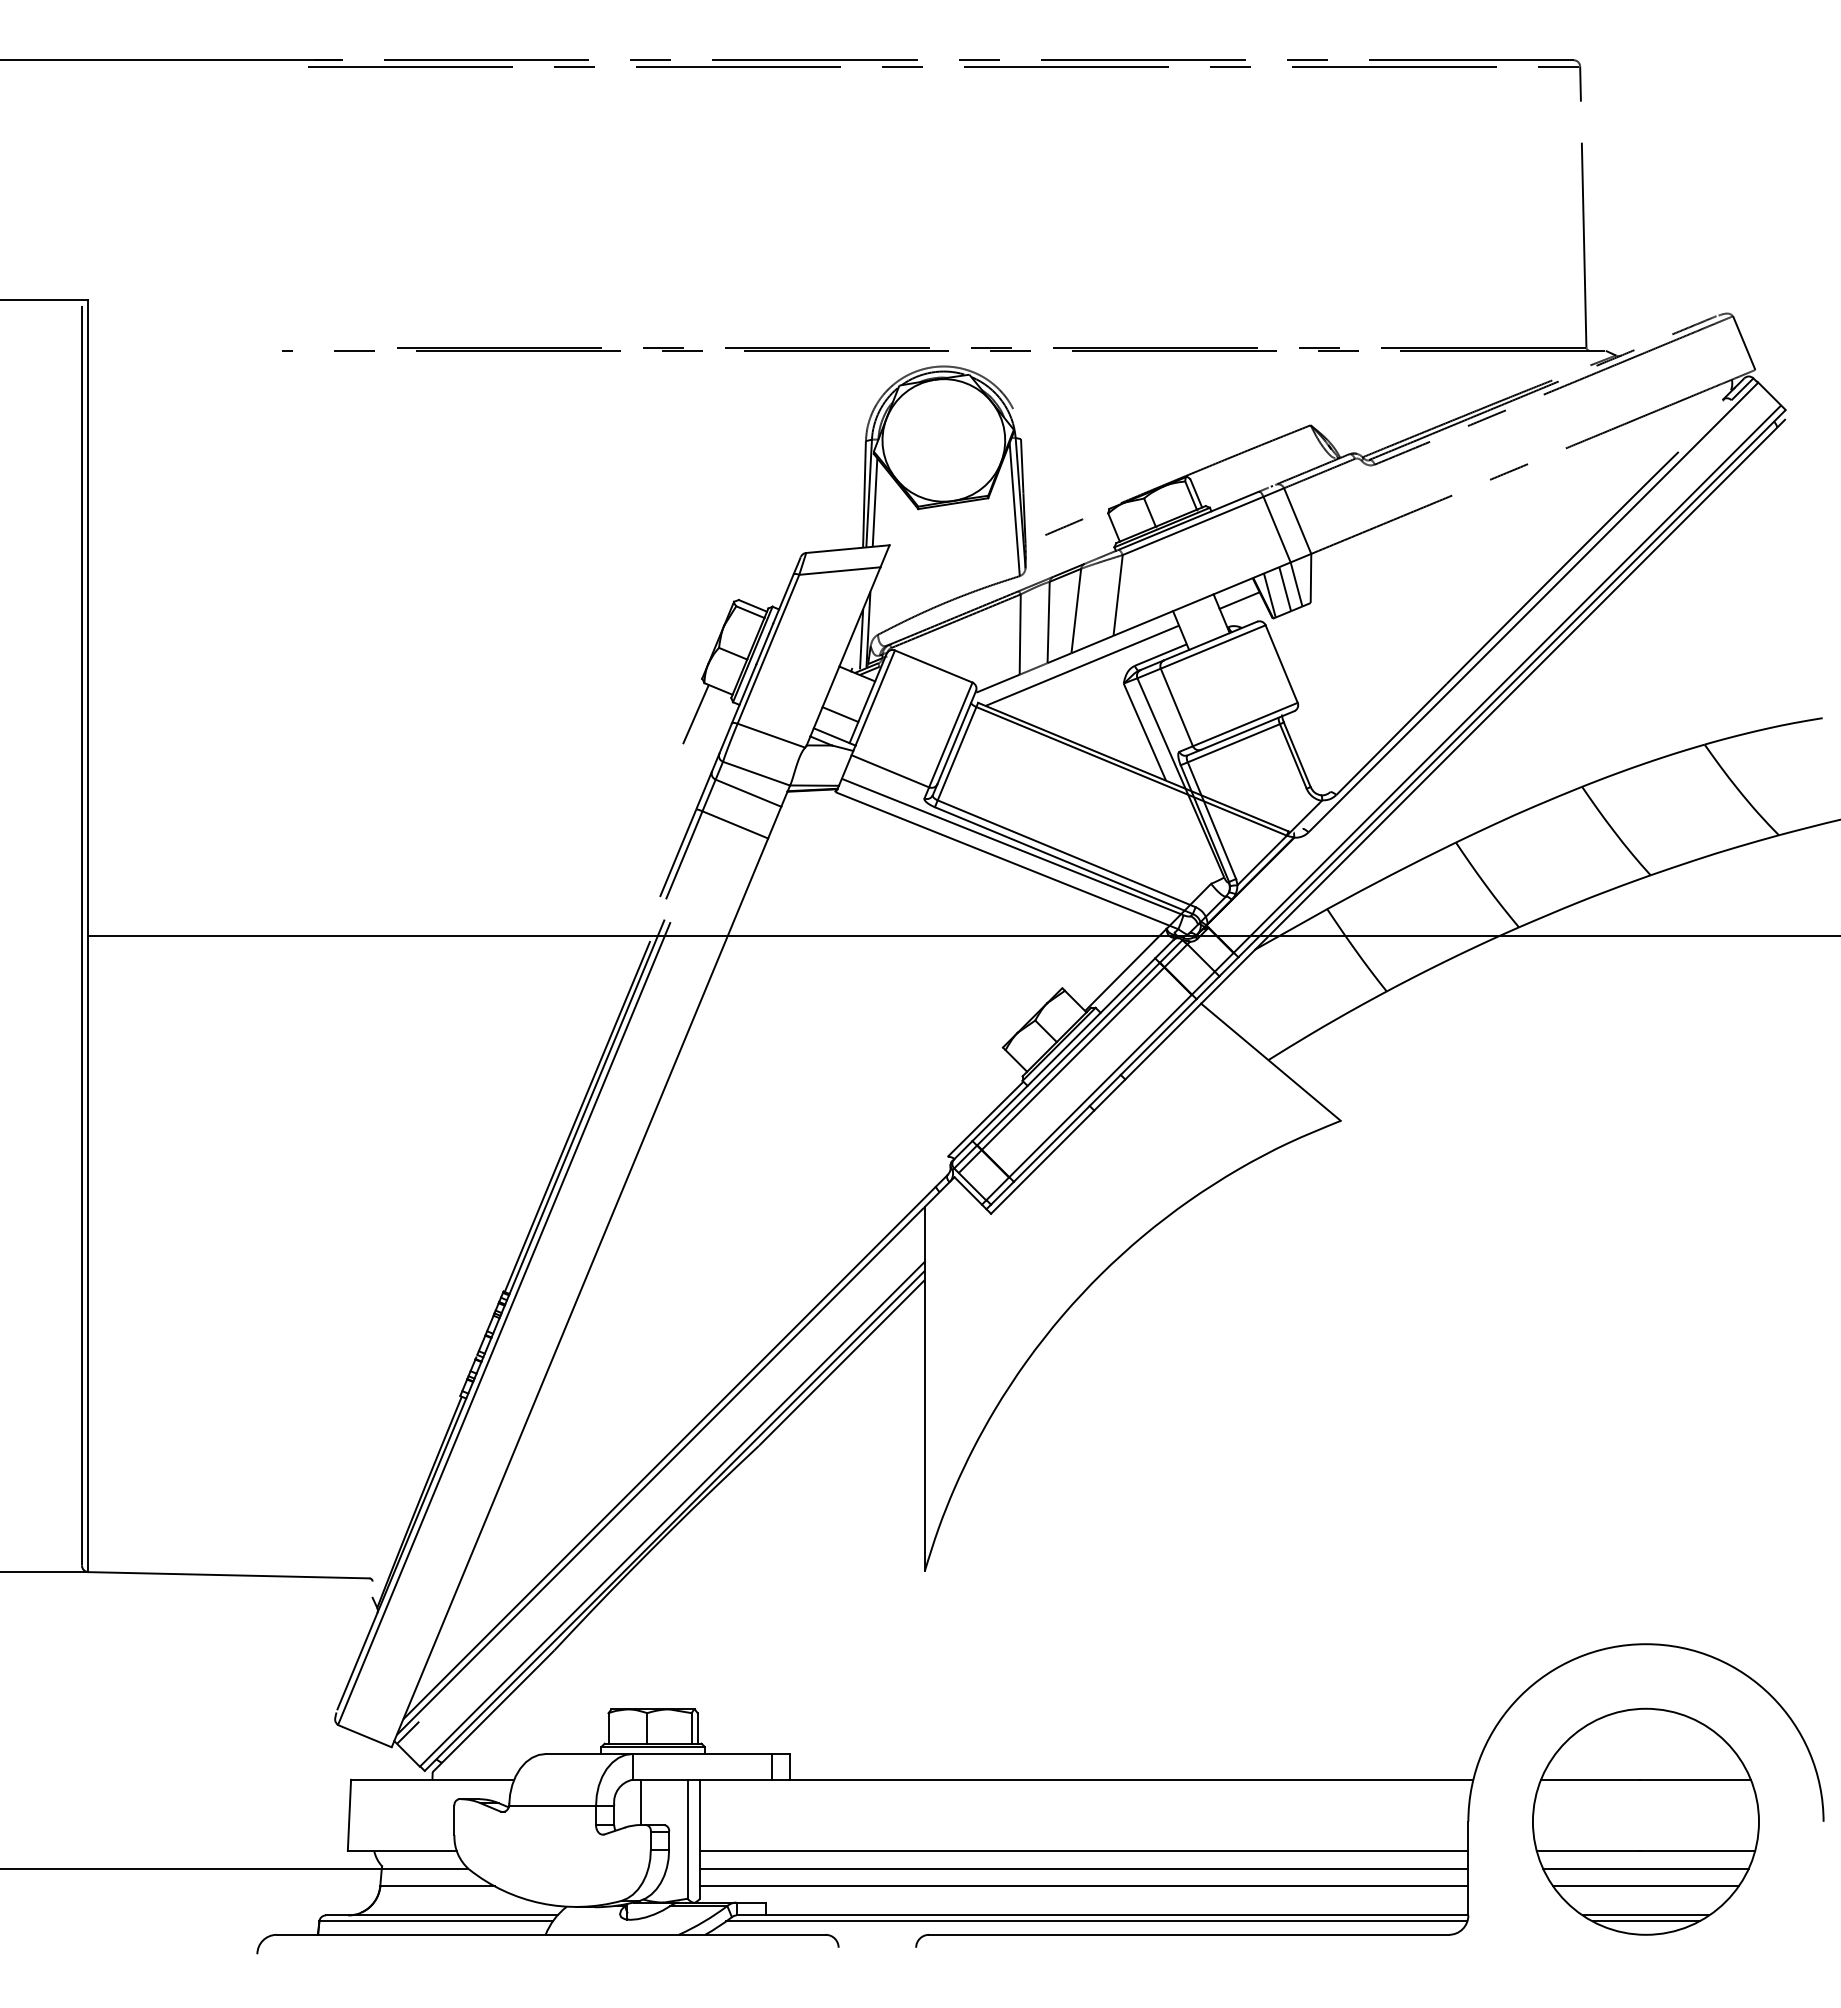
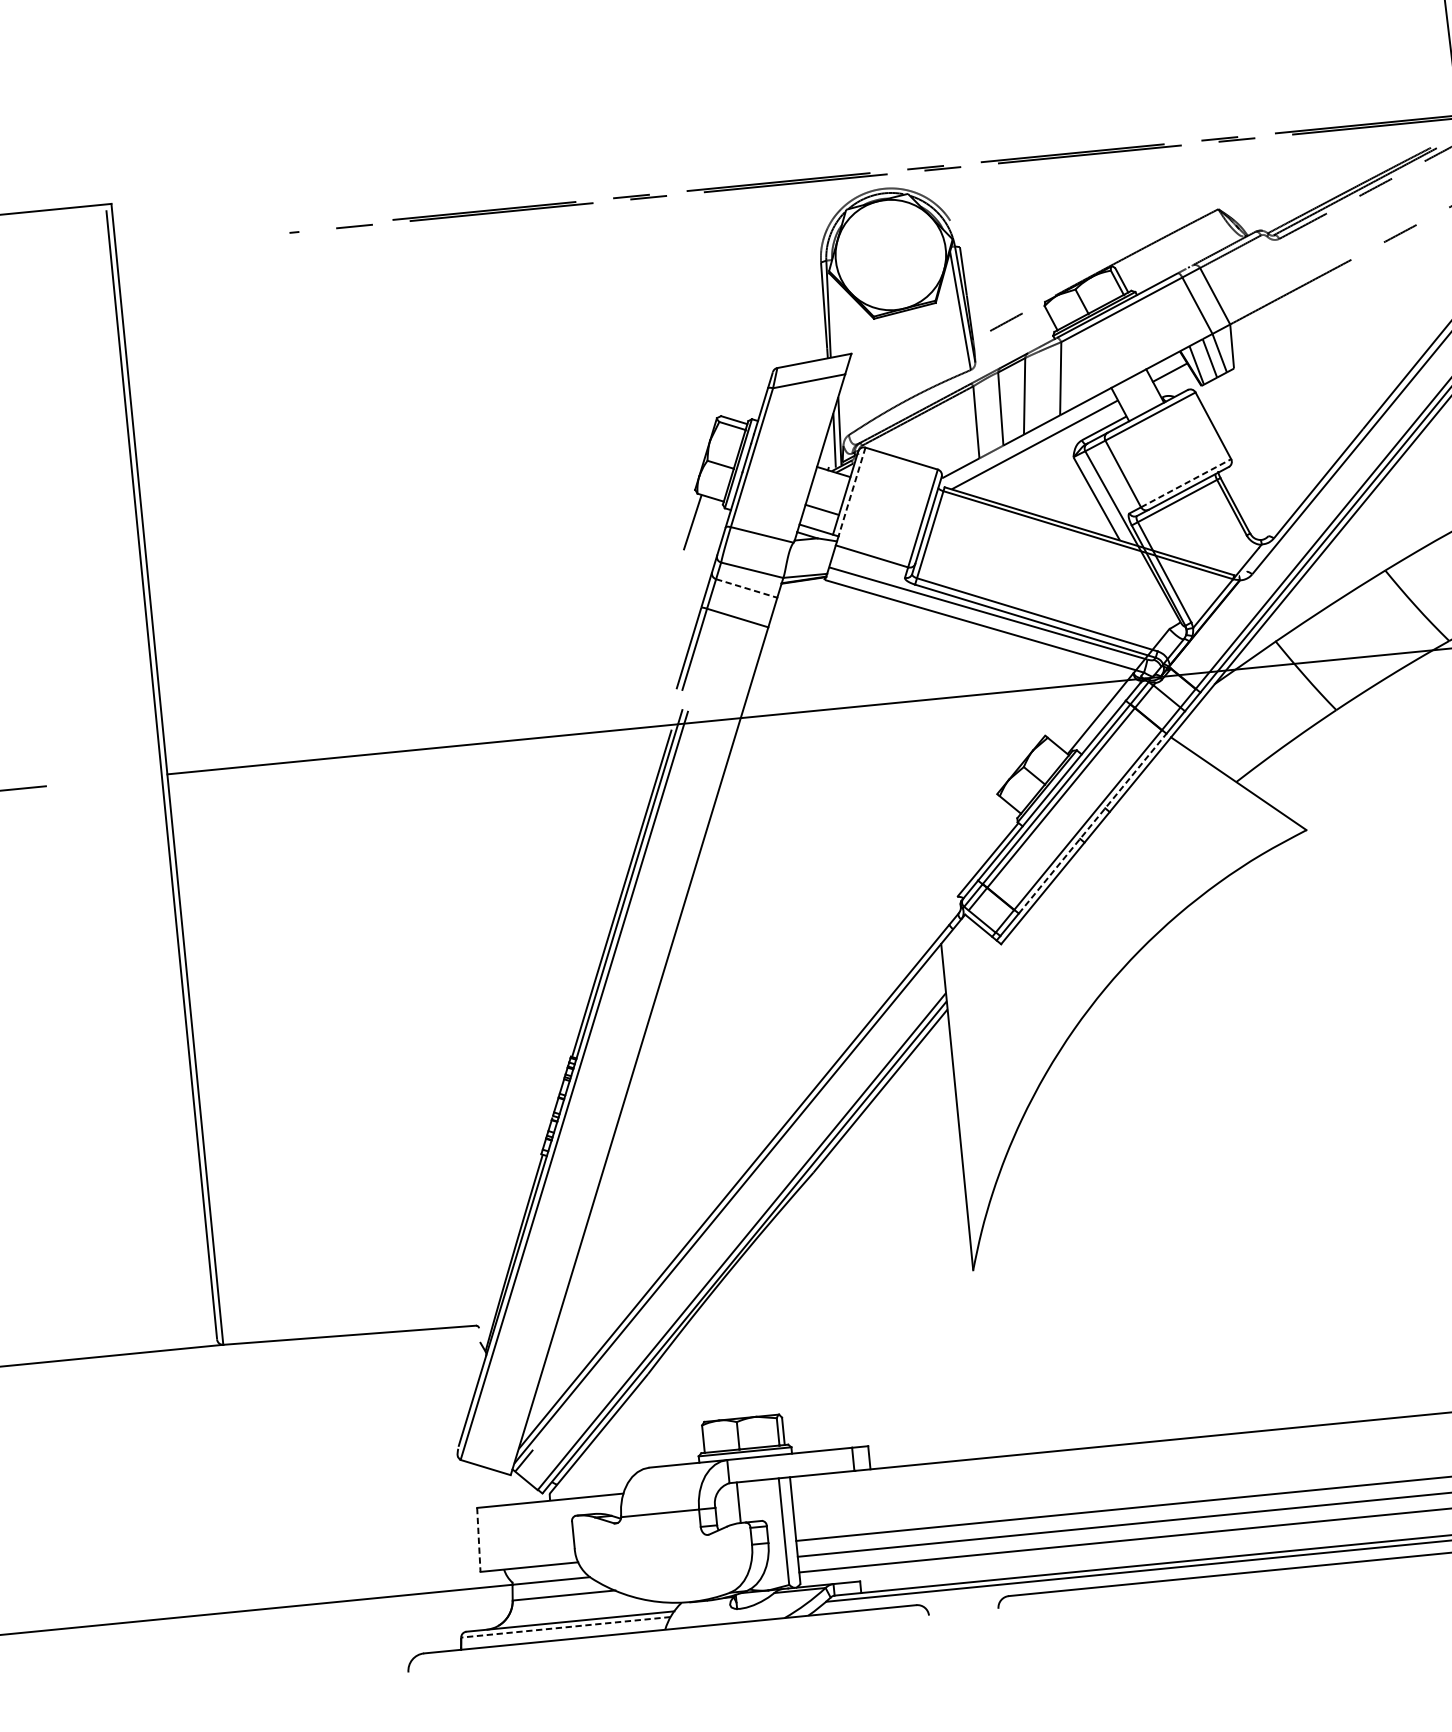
line: (874, 502) -> (834, 316), removed
line: (875, 698) -> (852, 492), solid -> dashed
line: (1245, 724) -> (1186, 483), solid -> dashed
line: (748, 793) -> (746, 588), solid -> dashed
line: (1105, 1090) -> (1092, 823), solid -> dashed
line: (349, 1815) -> (478, 1540), solid -> dashed
line: (436, 1921) -> (566, 1627), solid -> dashed

